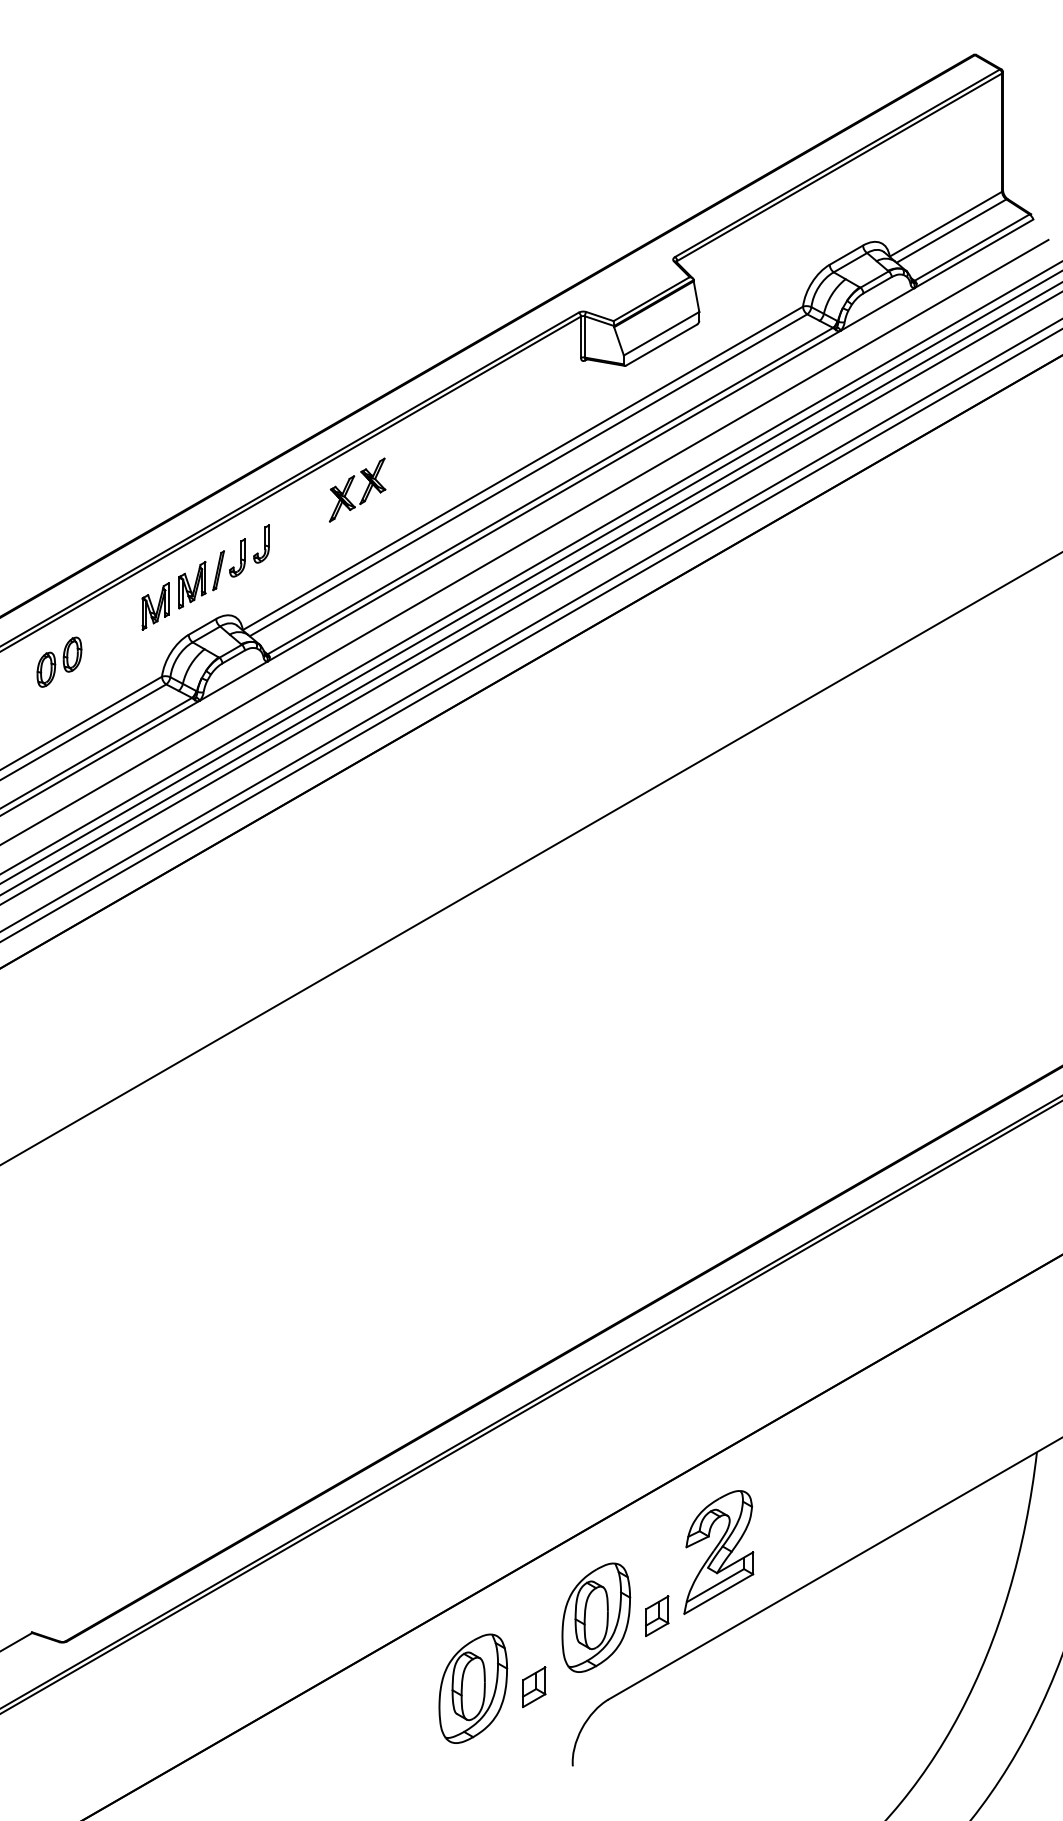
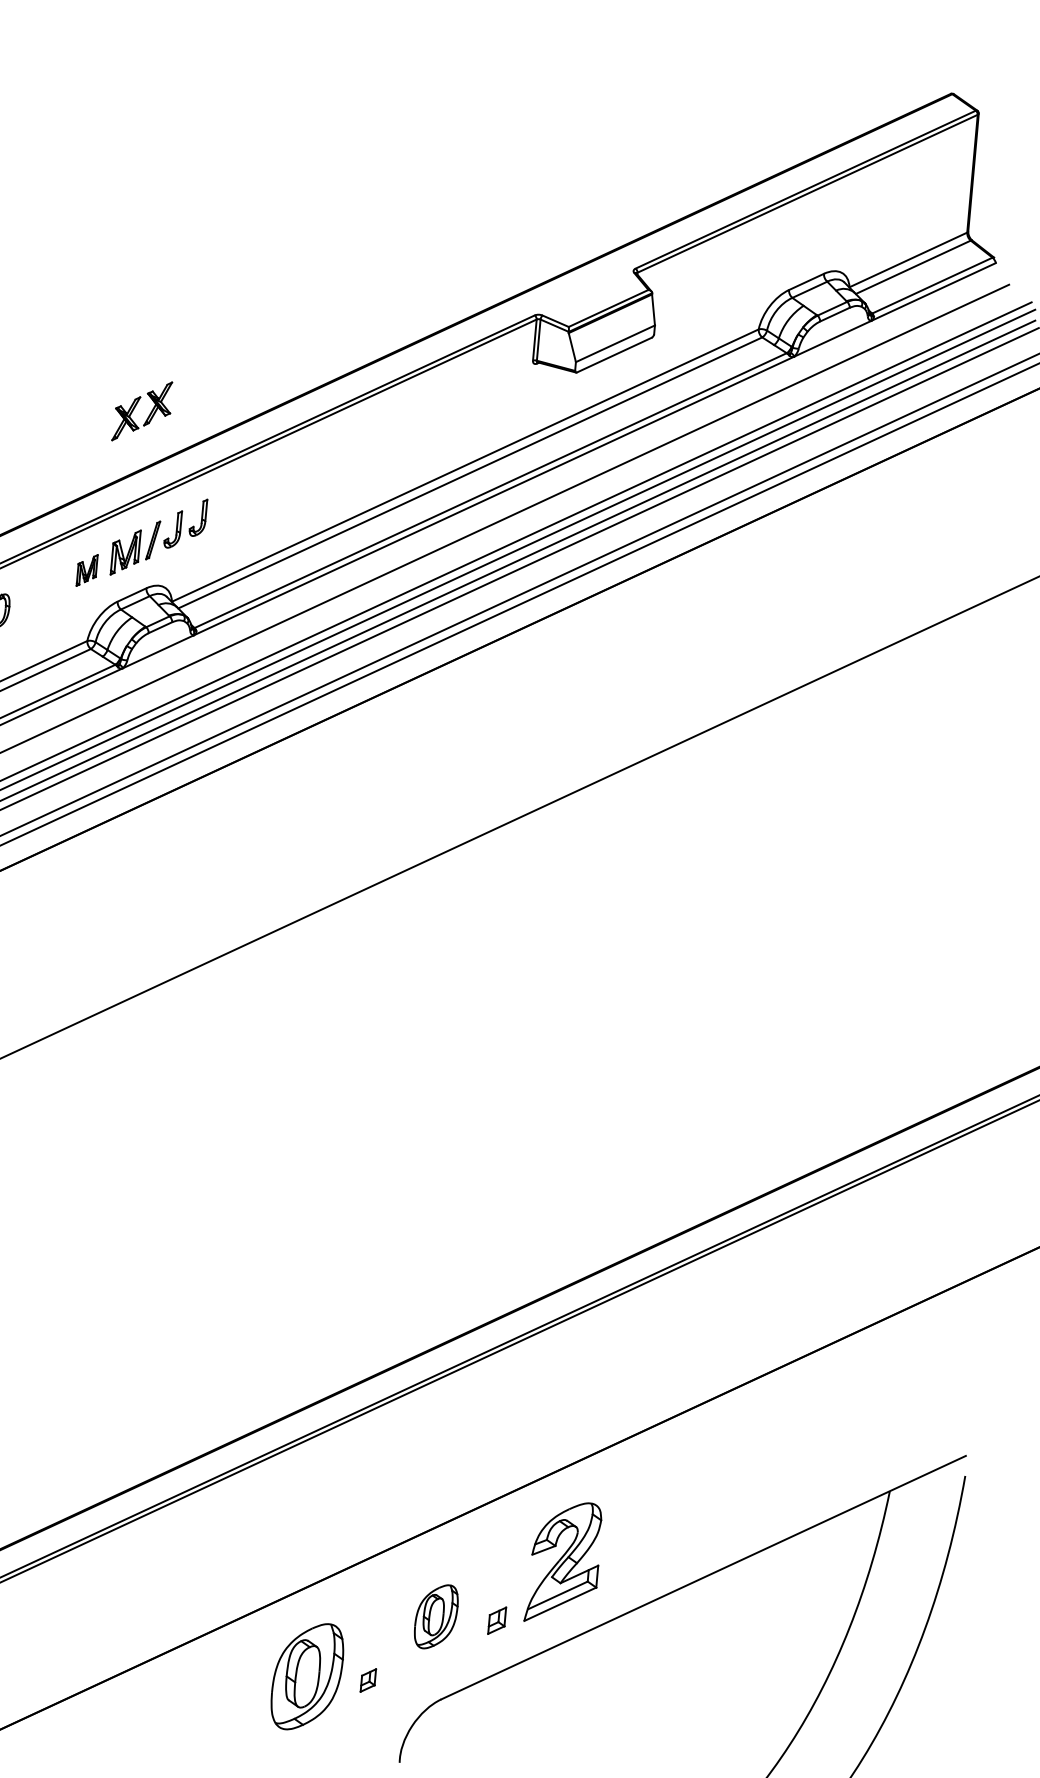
part: (350, 486) -> (135, 407), moved
part: (155, 606) -> (87, 570), size x0.7
part: (657, 1615) -> (497, 1620), size x0.7
part: (596, 1617) -> (436, 1616), size x0.6
part: (534, 1686) -> (368, 1679), size x0.6

